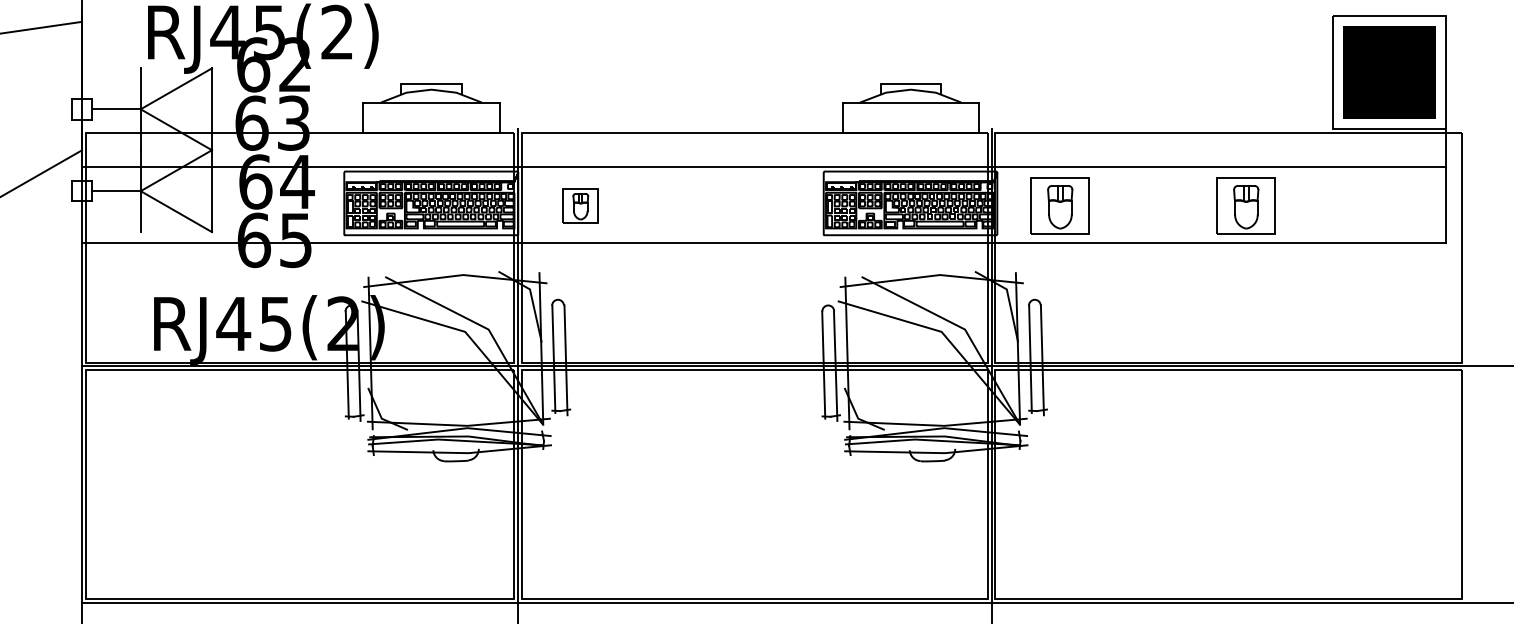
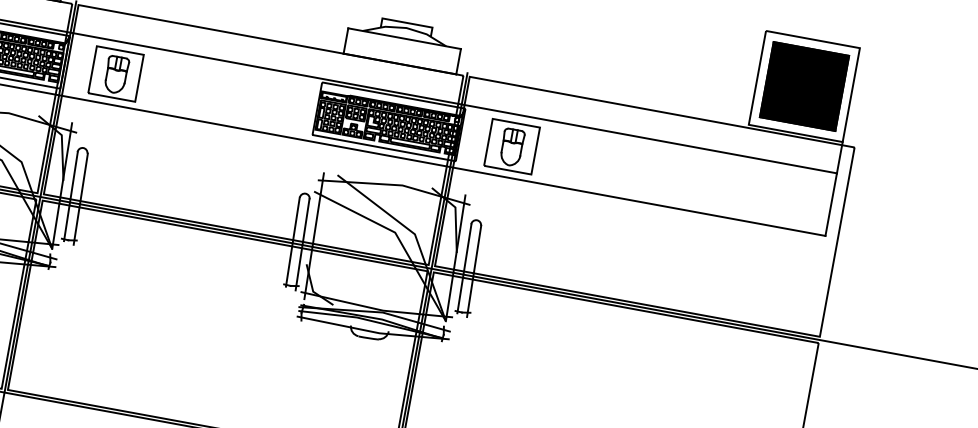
part: (580, 205) -> (116, 73), size x1.67
part: (1245, 205) -> (665, 174), removed

